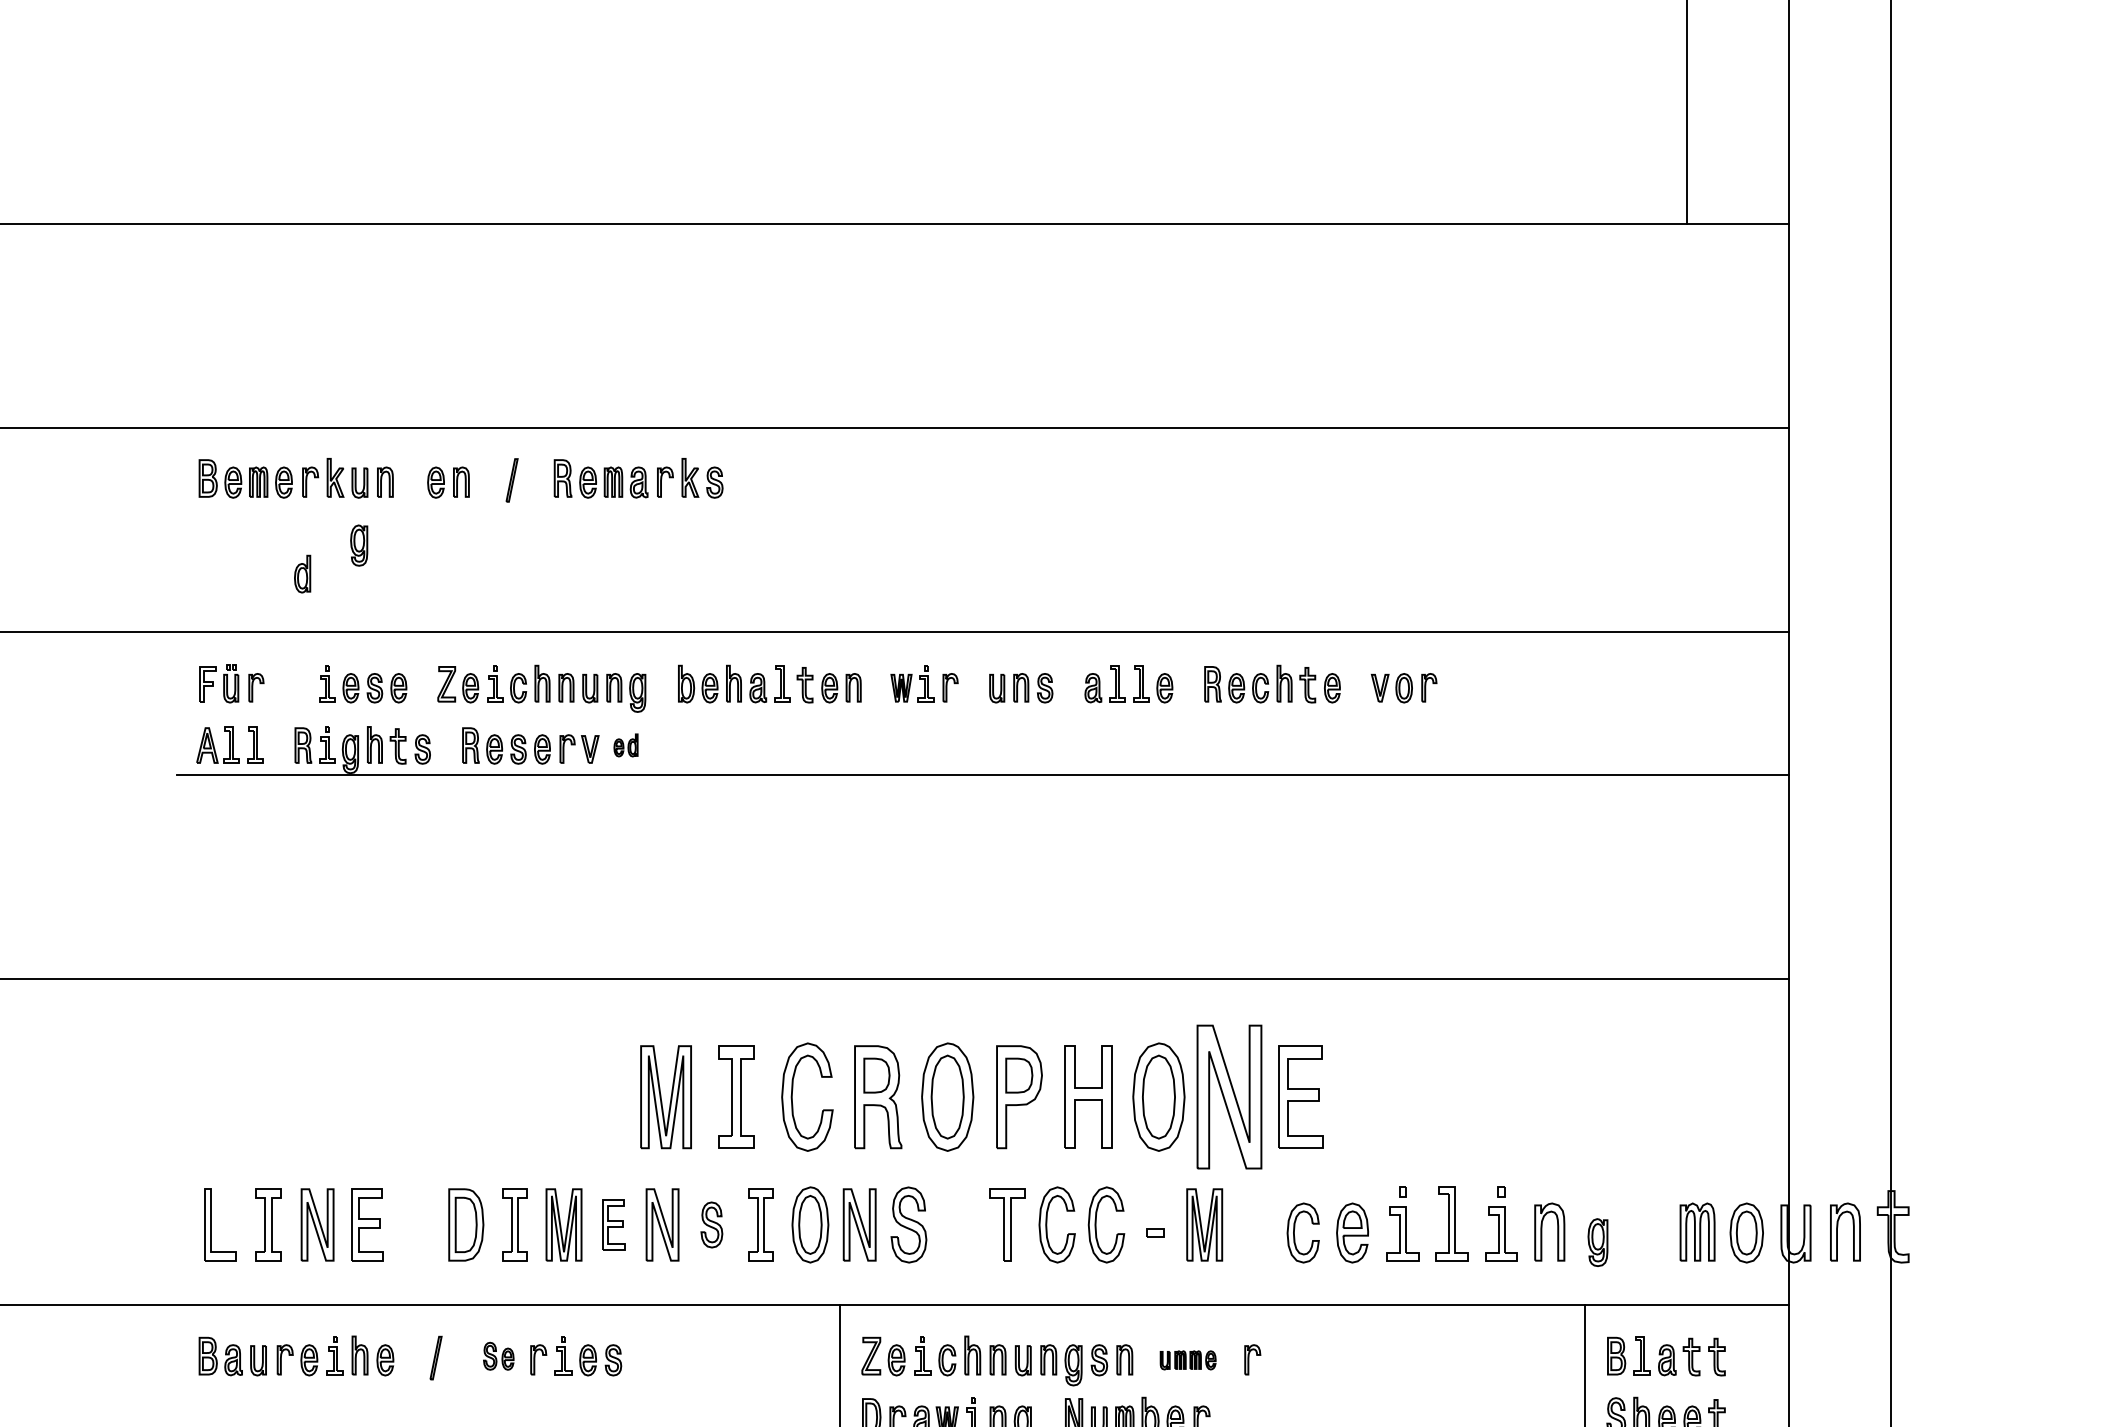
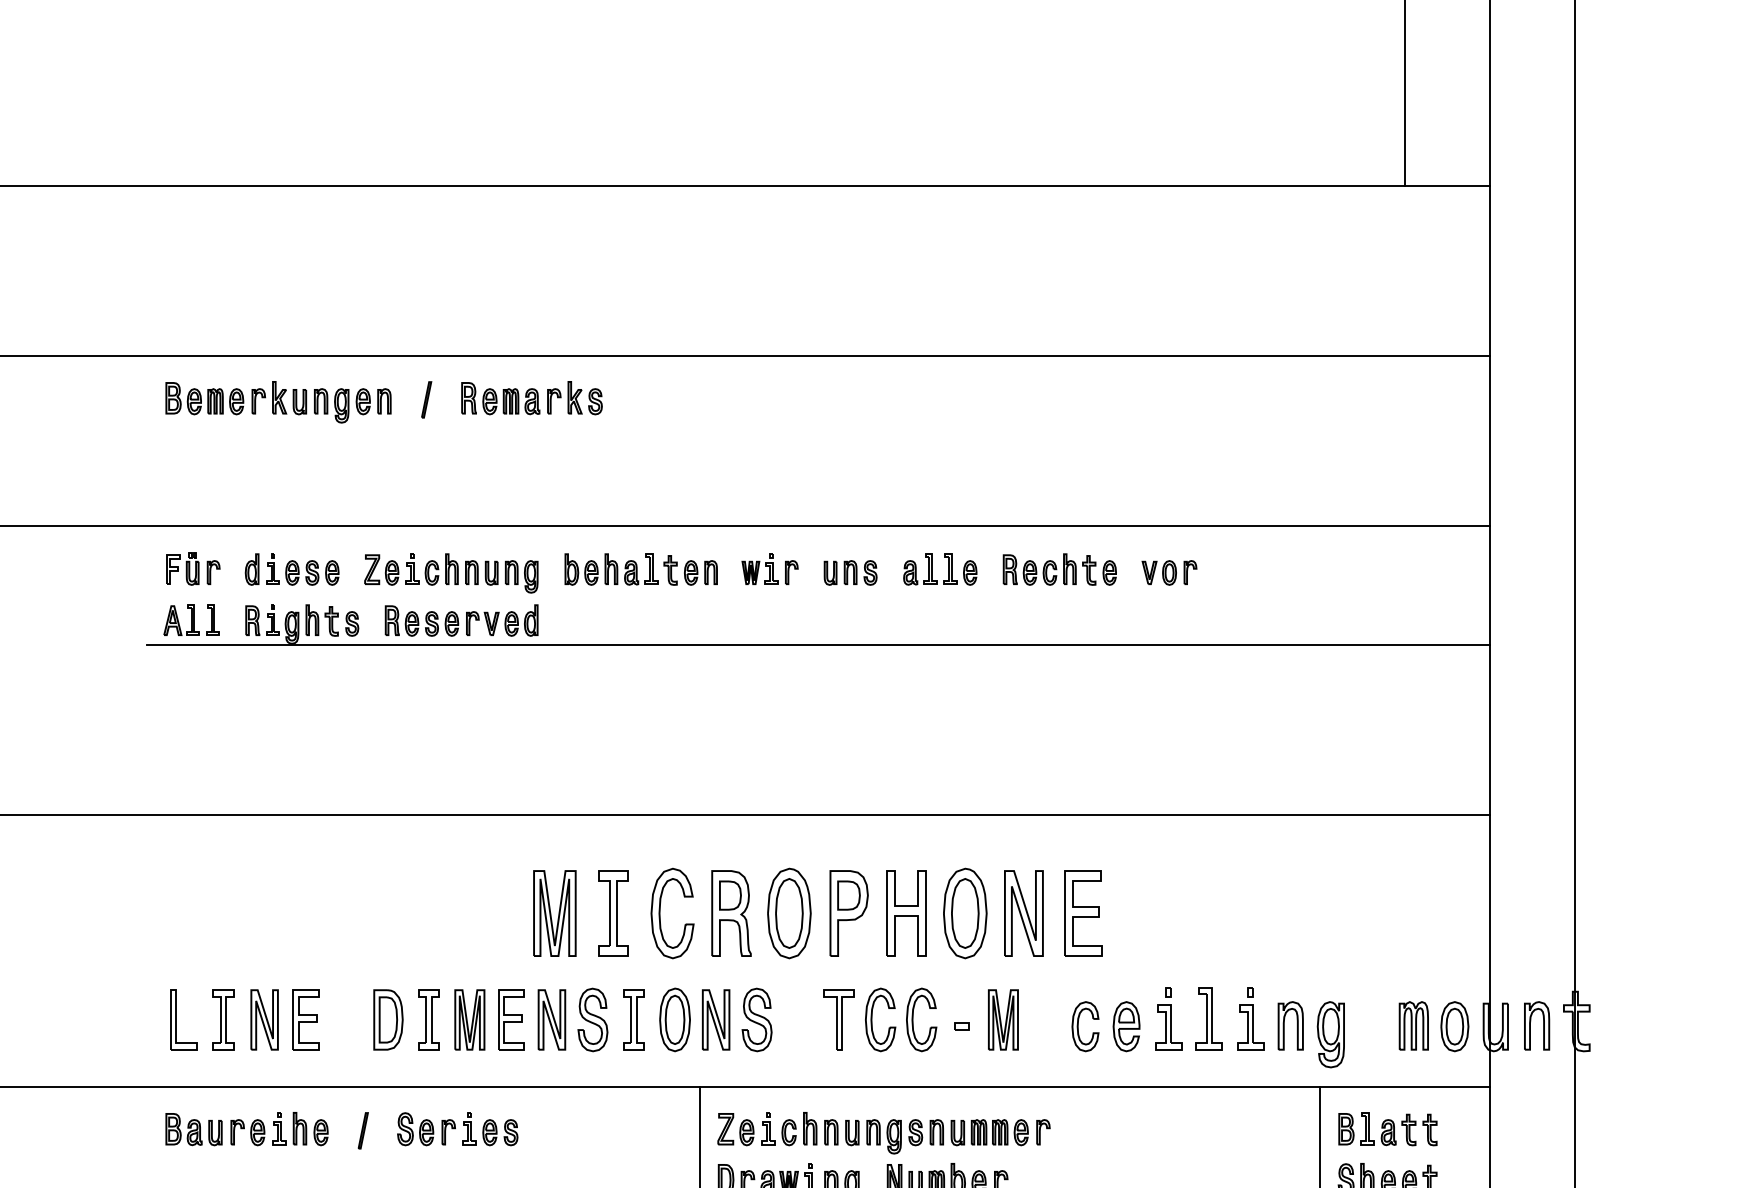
part: (359, 545) -> (342, 405), moved
part: (302, 573) -> (252, 569), moved
part: (625, 745) -> (521, 620), size x1.67
part: (1228, 1097) -> (1023, 913), size x0.71
part: (613, 1224) -> (511, 1019), size x1.43
part: (711, 1224) -> (592, 1019), size x1.67
part: (1597, 1242) -> (1330, 1034), size x1.67
part: (498, 1356) -> (415, 1129), size x1.43
part: (1187, 1360) -> (989, 1132), size x1.67

